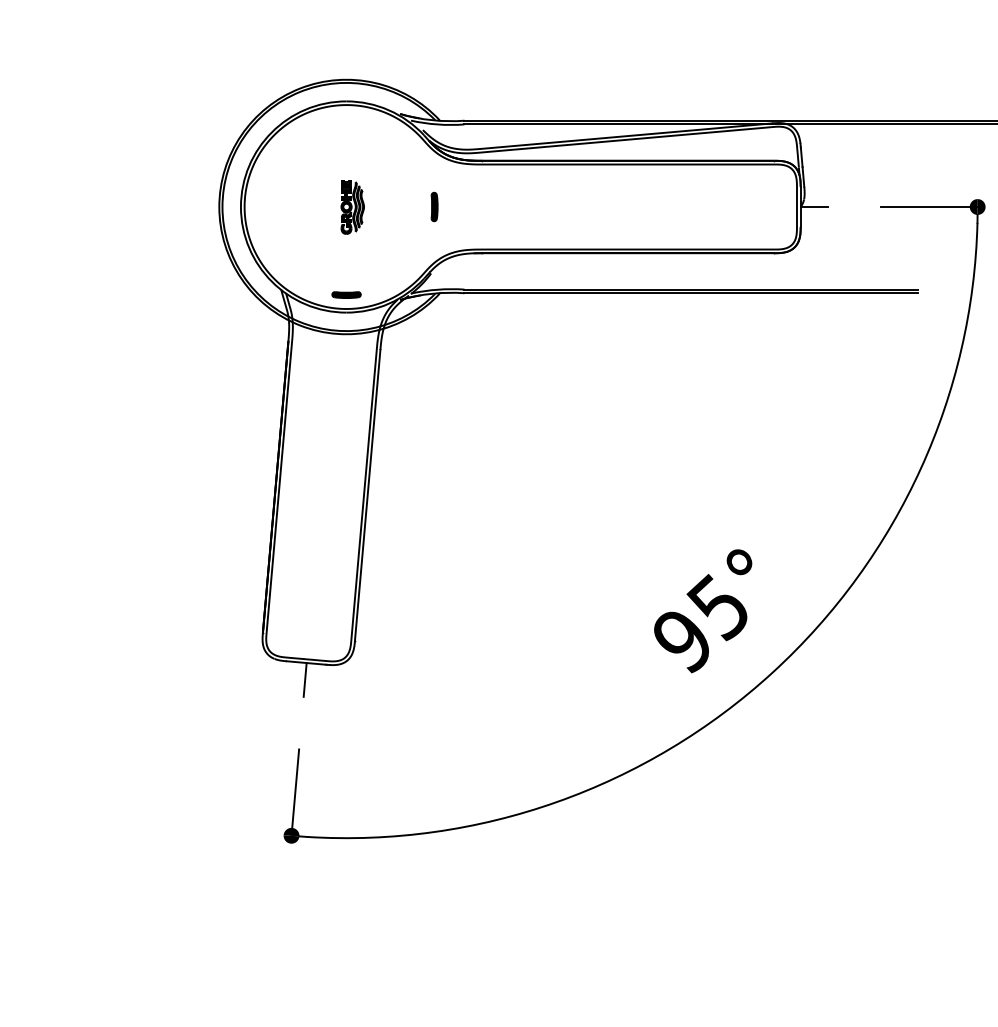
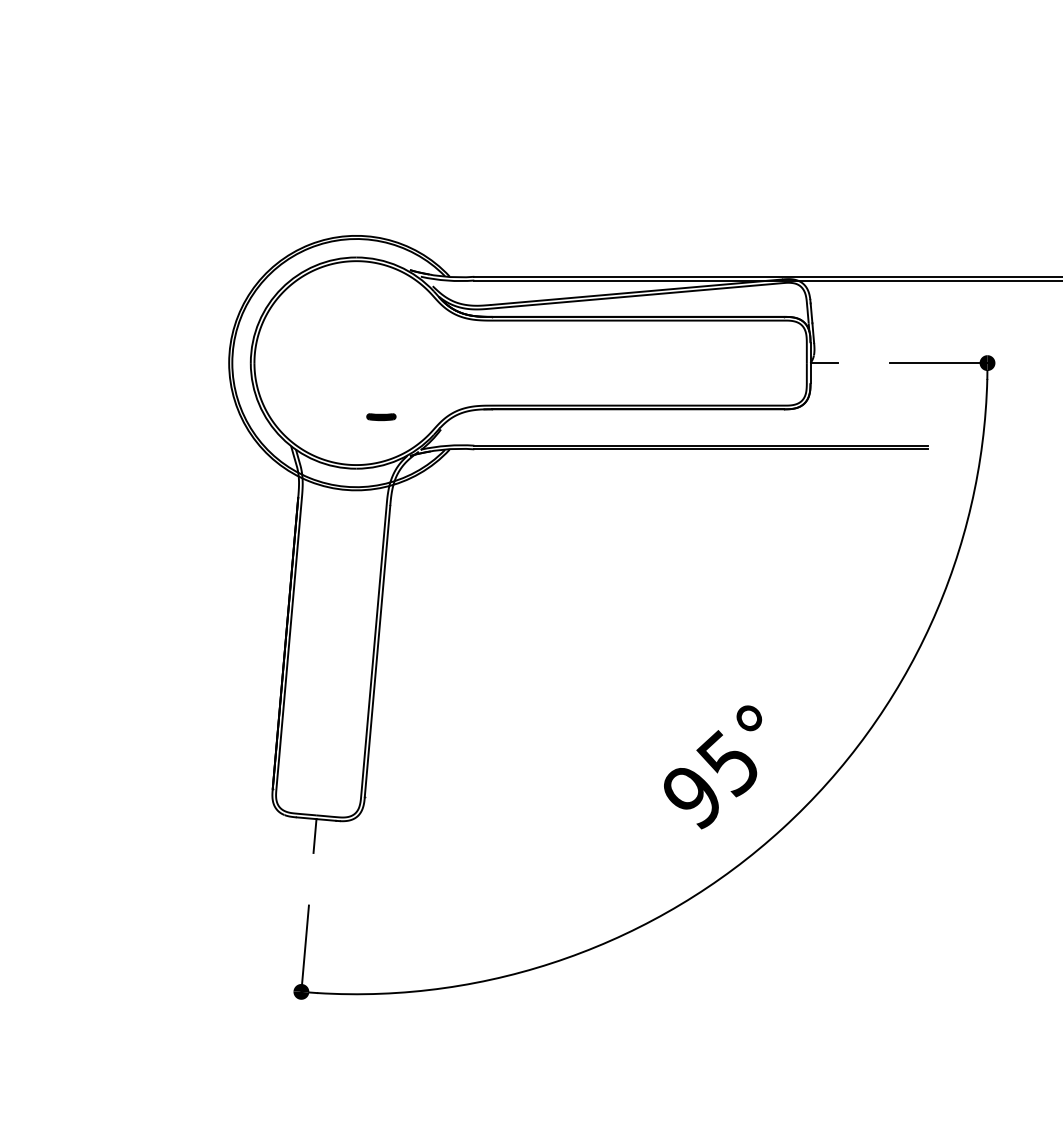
part: (352, 207) -> (362, 363), removed
part: (434, 207) -> (444, 363), removed
part: (346, 295) -> (381, 417), moved

